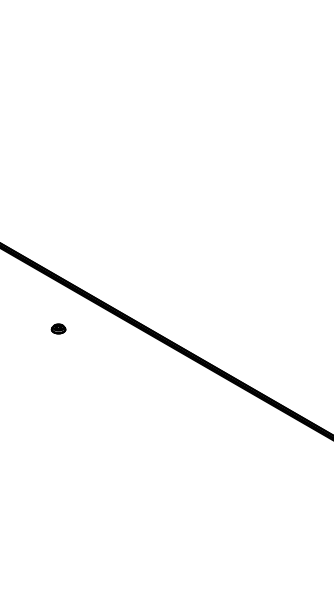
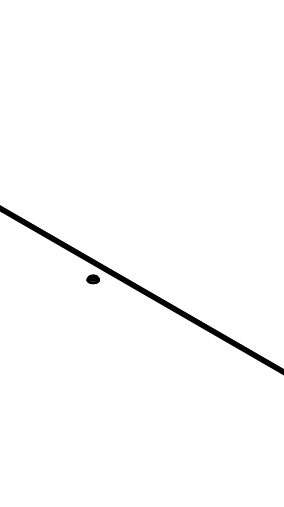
part: (58, 328) -> (93, 278), moved

